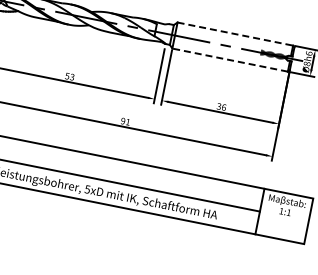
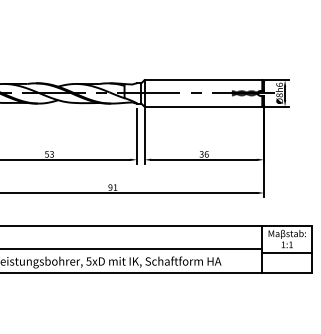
line: (235, 34) -> (203, 80), dashed -> solid
line: (230, 59) -> (203, 106), dashed -> solid
line: (284, 219) -> (287, 252), added

